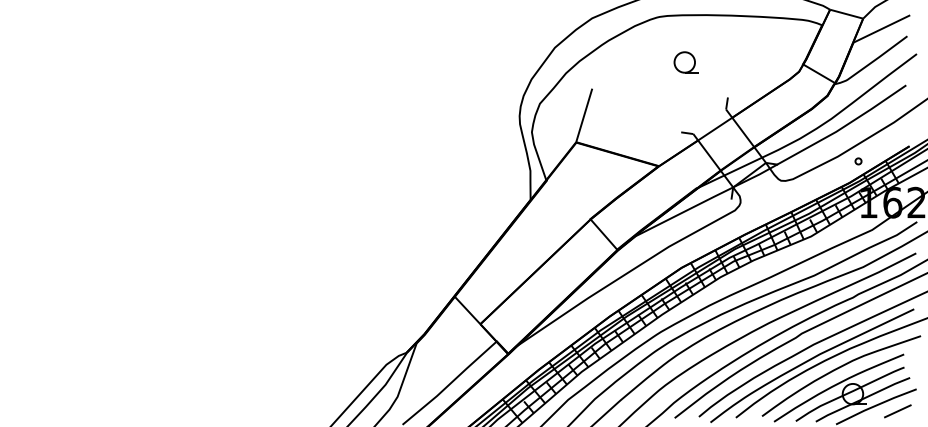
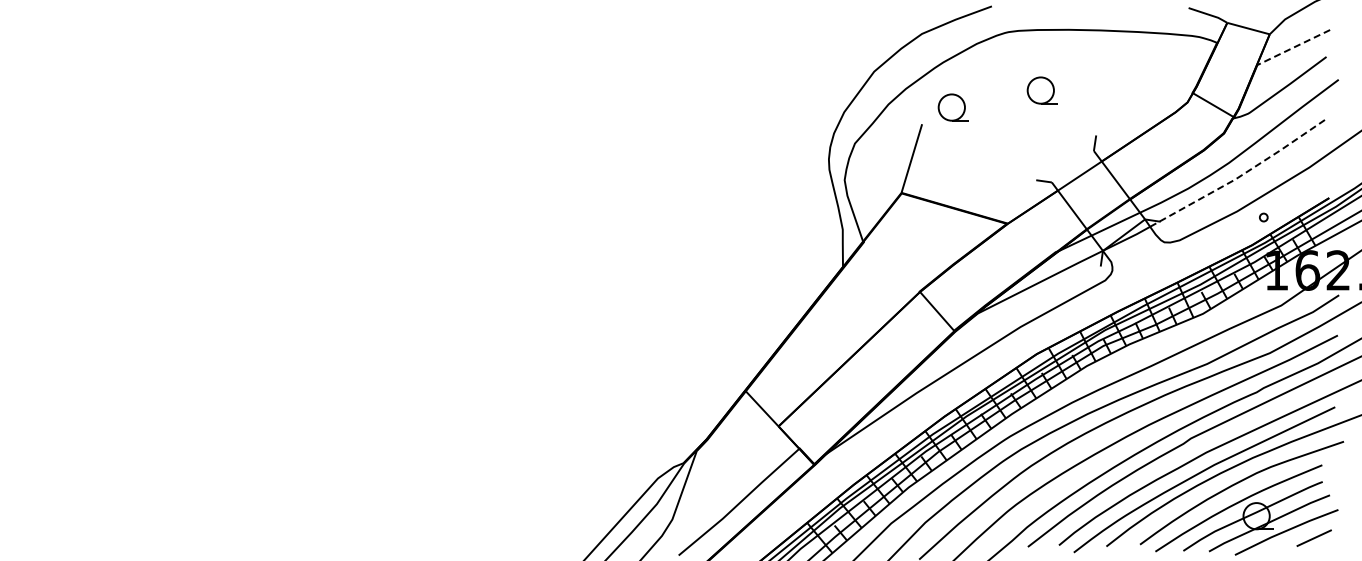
line: (881, 28) -> (1293, 47), solid -> dashed
part: (615, 75) -> (952, 107), added
line: (840, 129) -> (1240, 176), solid -> dashed

